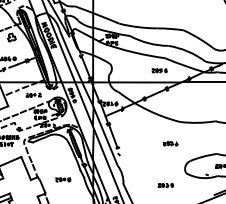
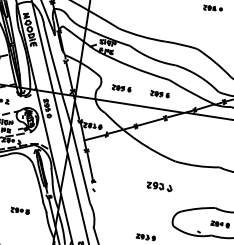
part: (128, 70) -> (121, 88), added
part: (170, 143) -> (159, 186), size x1.4

